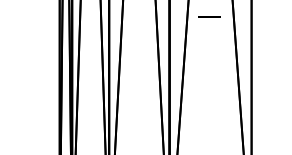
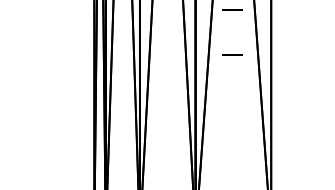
line: (209, 65) -> (232, 54), added

